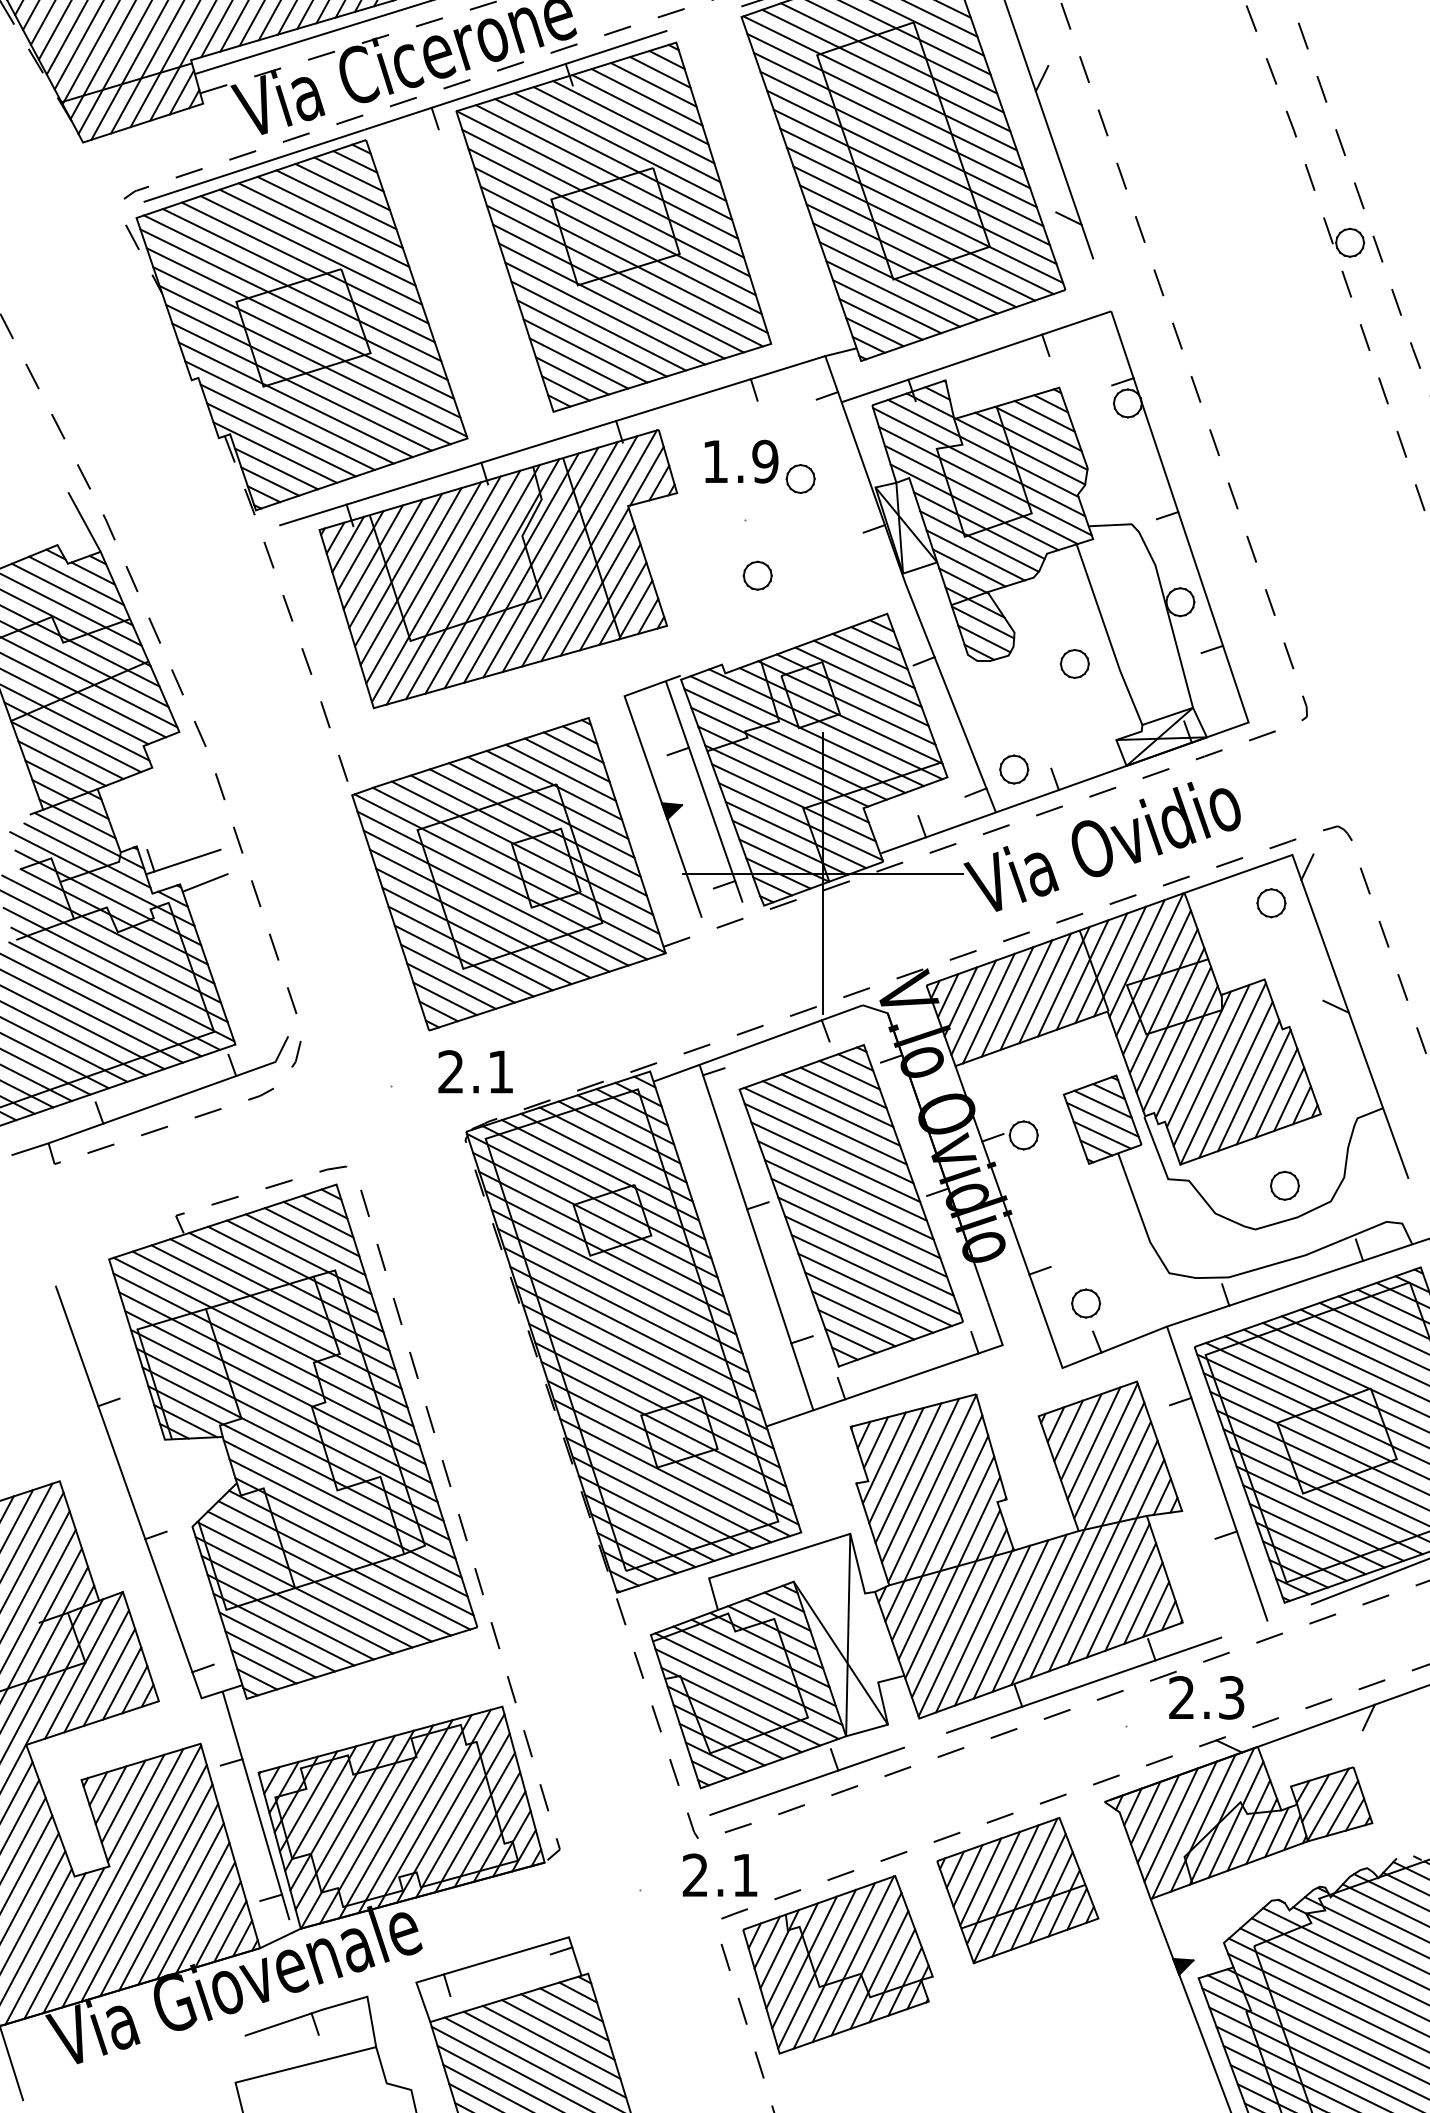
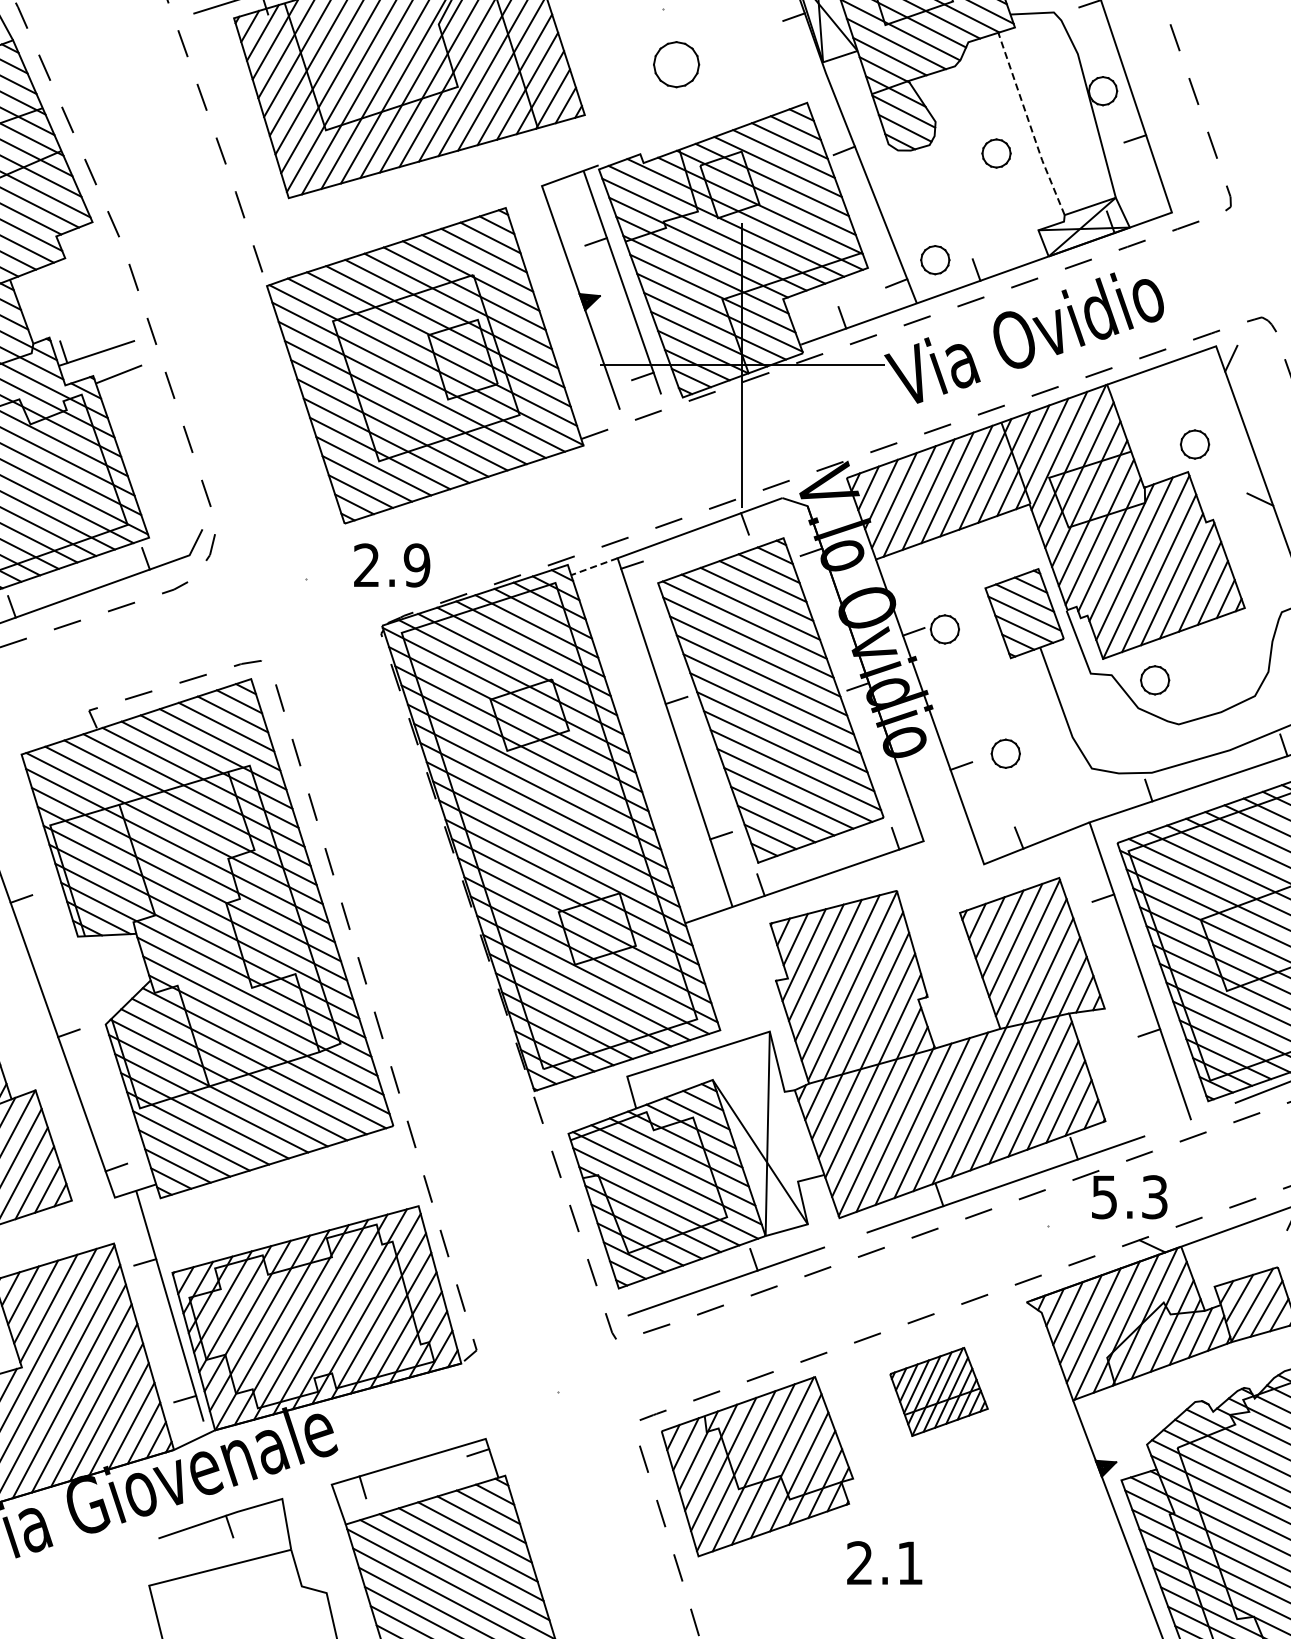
part: (757, 575) -> (676, 64), size x1.6
line: (1108, 635) -> (1030, 124), solid -> dashed
part: (1271, 903) -> (1195, 444), moved
text: (500, 1071) -> (416, 564), 2.1 -> 2.9
line: (676, 1073) -> (594, 566), solid -> dashed
part: (1284, 1185) -> (1154, 680), moved
part: (1085, 1303) -> (1005, 753), moved
text: (1181, 1697) -> (1104, 1196), 2.3 -> 5.3
text: (719, 1874) -> (884, 1562), moved
part: (1017, 1890) -> (938, 1391), size x0.6

